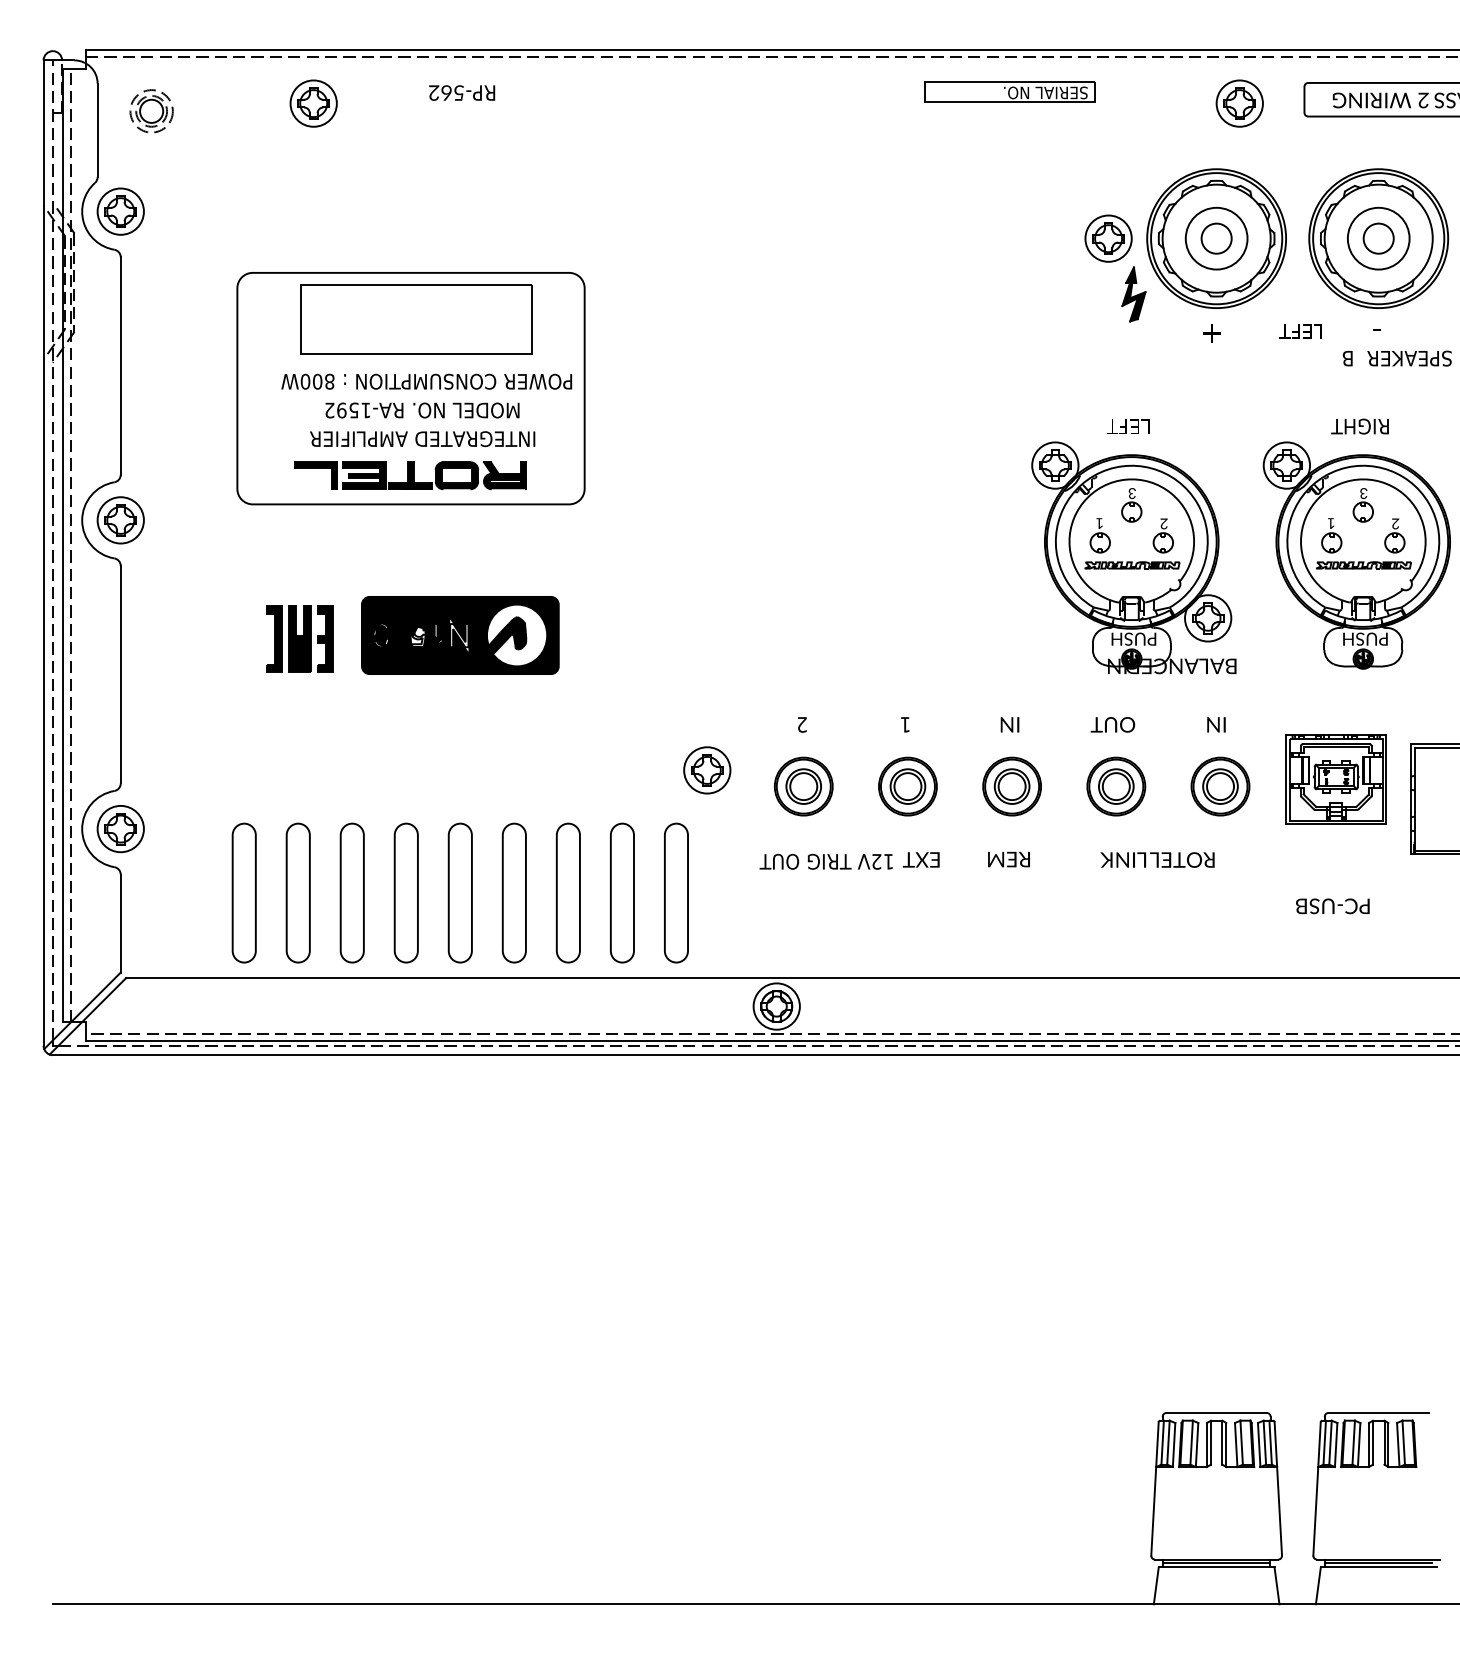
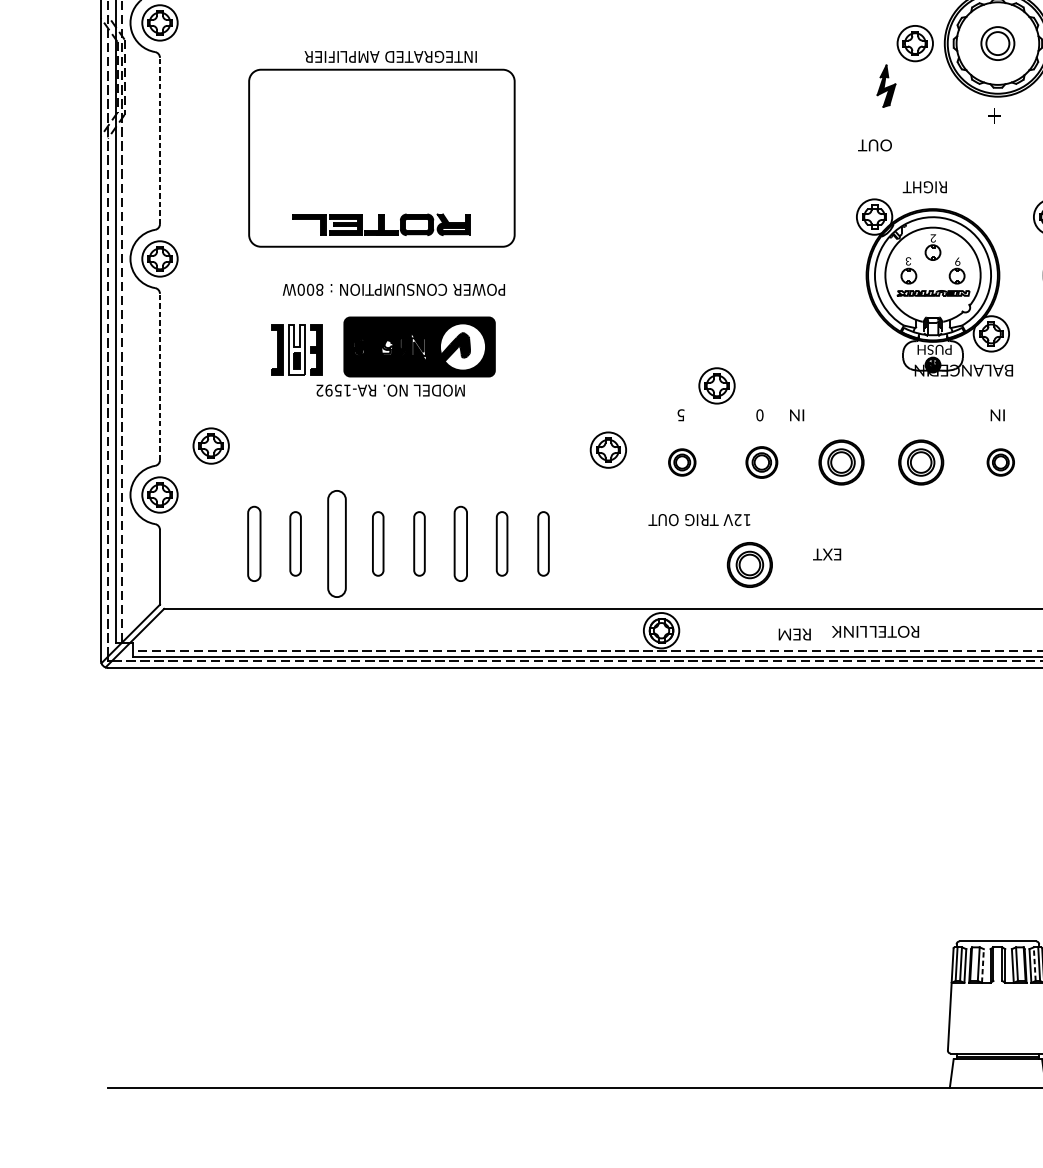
circle: (1216, 238) -> (997, 43), size x0.7
part: (1133, 294) -> (886, 86), moved
part: (416, 319) -> (386, 105), removed
line: (120, 366) -> (159, 141), solid -> dashed
text: (426, 381) -> (393, 289), moved
text: (422, 410) -> (390, 390), moved
text: (1120, 426) -> (924, 187), LEFT -> RIGHT
text: (422, 439) -> (390, 57), moved
text: (1131, 491) -> (932, 236), 3 -> 2
text: (1163, 522) -> (957, 260), 2 -> 9
text: (1099, 523) -> (908, 261), 1 -> 3
fill: (299, 639) -> (296, 350), removed
line: (120, 674) -> (159, 376), solid -> dashed
part: (849, 686) -> (717, 385), added
text: (801, 724) -> (680, 415), 2 -> 5
text: (905, 724) -> (759, 415), 1 -> 0
text: (1009, 724) -> (796, 415), moved
text: (1112, 724) -> (874, 145), moved
part: (187, 765) -> (211, 446), added
part: (803, 786) -> (681, 462), size x0.6
part: (907, 786) -> (761, 462), size x0.7
part: (1220, 786) -> (1000, 462), size x0.6
text: (920, 859) -> (826, 554), moved
text: (1008, 859) -> (794, 634), moved
text: (1157, 859) -> (875, 631), moved
part: (243, 892) -> (253, 543), size x0.7
part: (297, 892) -> (295, 543), size x0.6
part: (405, 892) -> (377, 543), size x0.6
part: (459, 892) -> (418, 543), size x0.6
part: (513, 892) -> (460, 543), size x0.7
part: (567, 892) -> (501, 543), size x0.6
part: (622, 892) -> (543, 543), size x0.6
part: (676, 892) -> (584, 543), removed
part: (892, 920) -> (750, 564), added
line: (1264, 1442) -> (1034, 964), solid -> dashed
line: (1197, 1444) -> (983, 965), solid -> dashed

